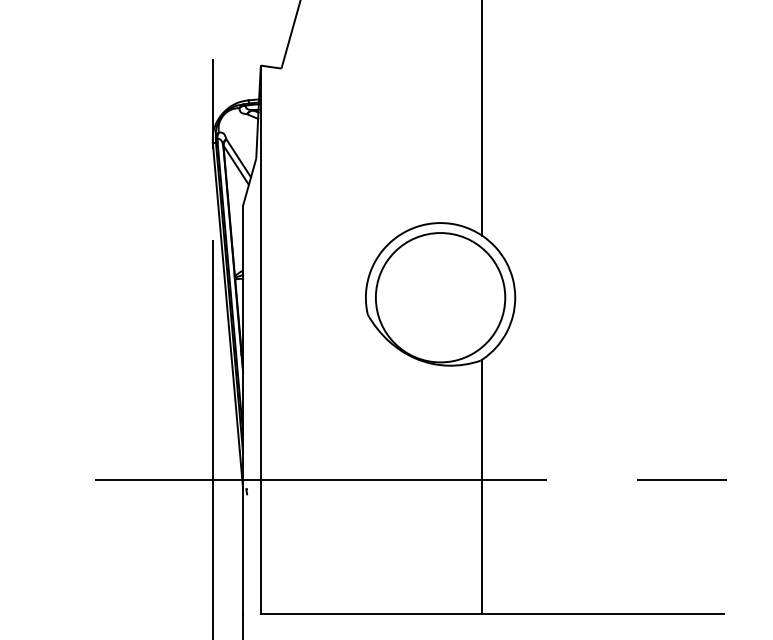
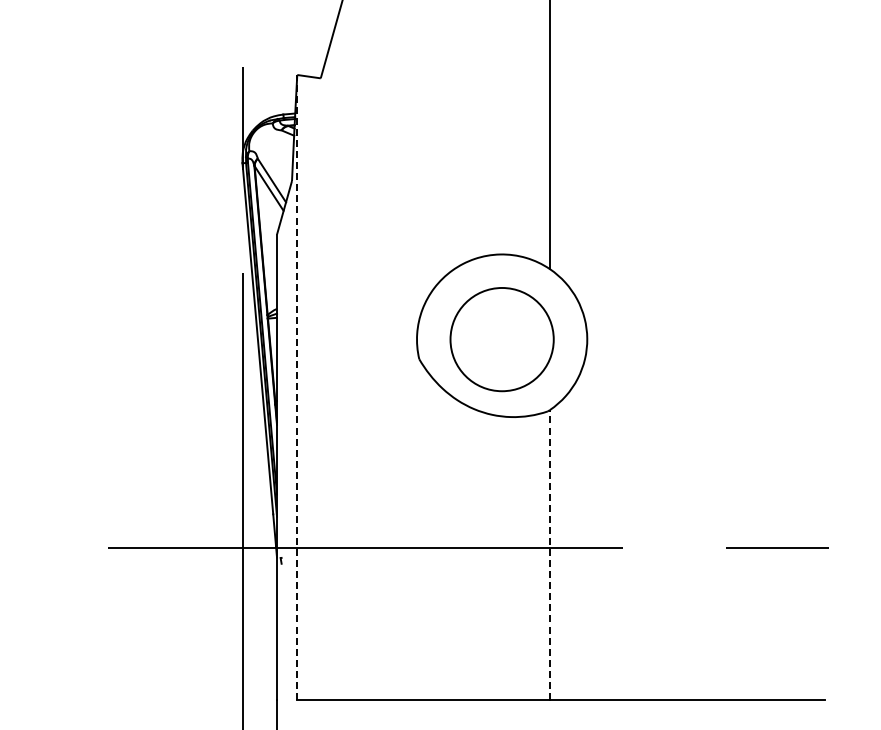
circle: (440, 297) -> (501, 339), size x0.7
line: (261, 338) -> (297, 386), solid -> dashed
line: (482, 487) -> (549, 555), solid -> dashed

